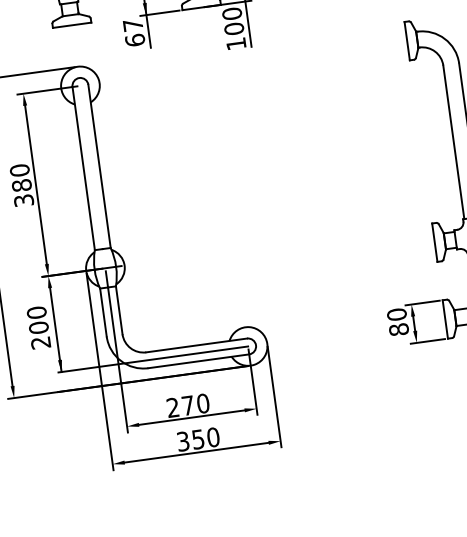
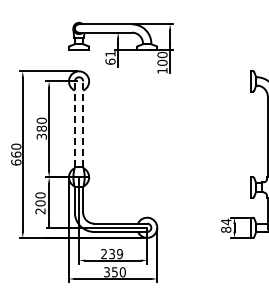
text: (132, 24) -> (110, 53), 67 -> 61
line: (100, 166) -> (83, 124), solid -> dashed
line: (82, 168) -> (74, 124), solid -> dashed
text: (397, 313) -> (226, 221), 80 -> 84
text: (194, 405) -> (115, 254), 270 -> 239

